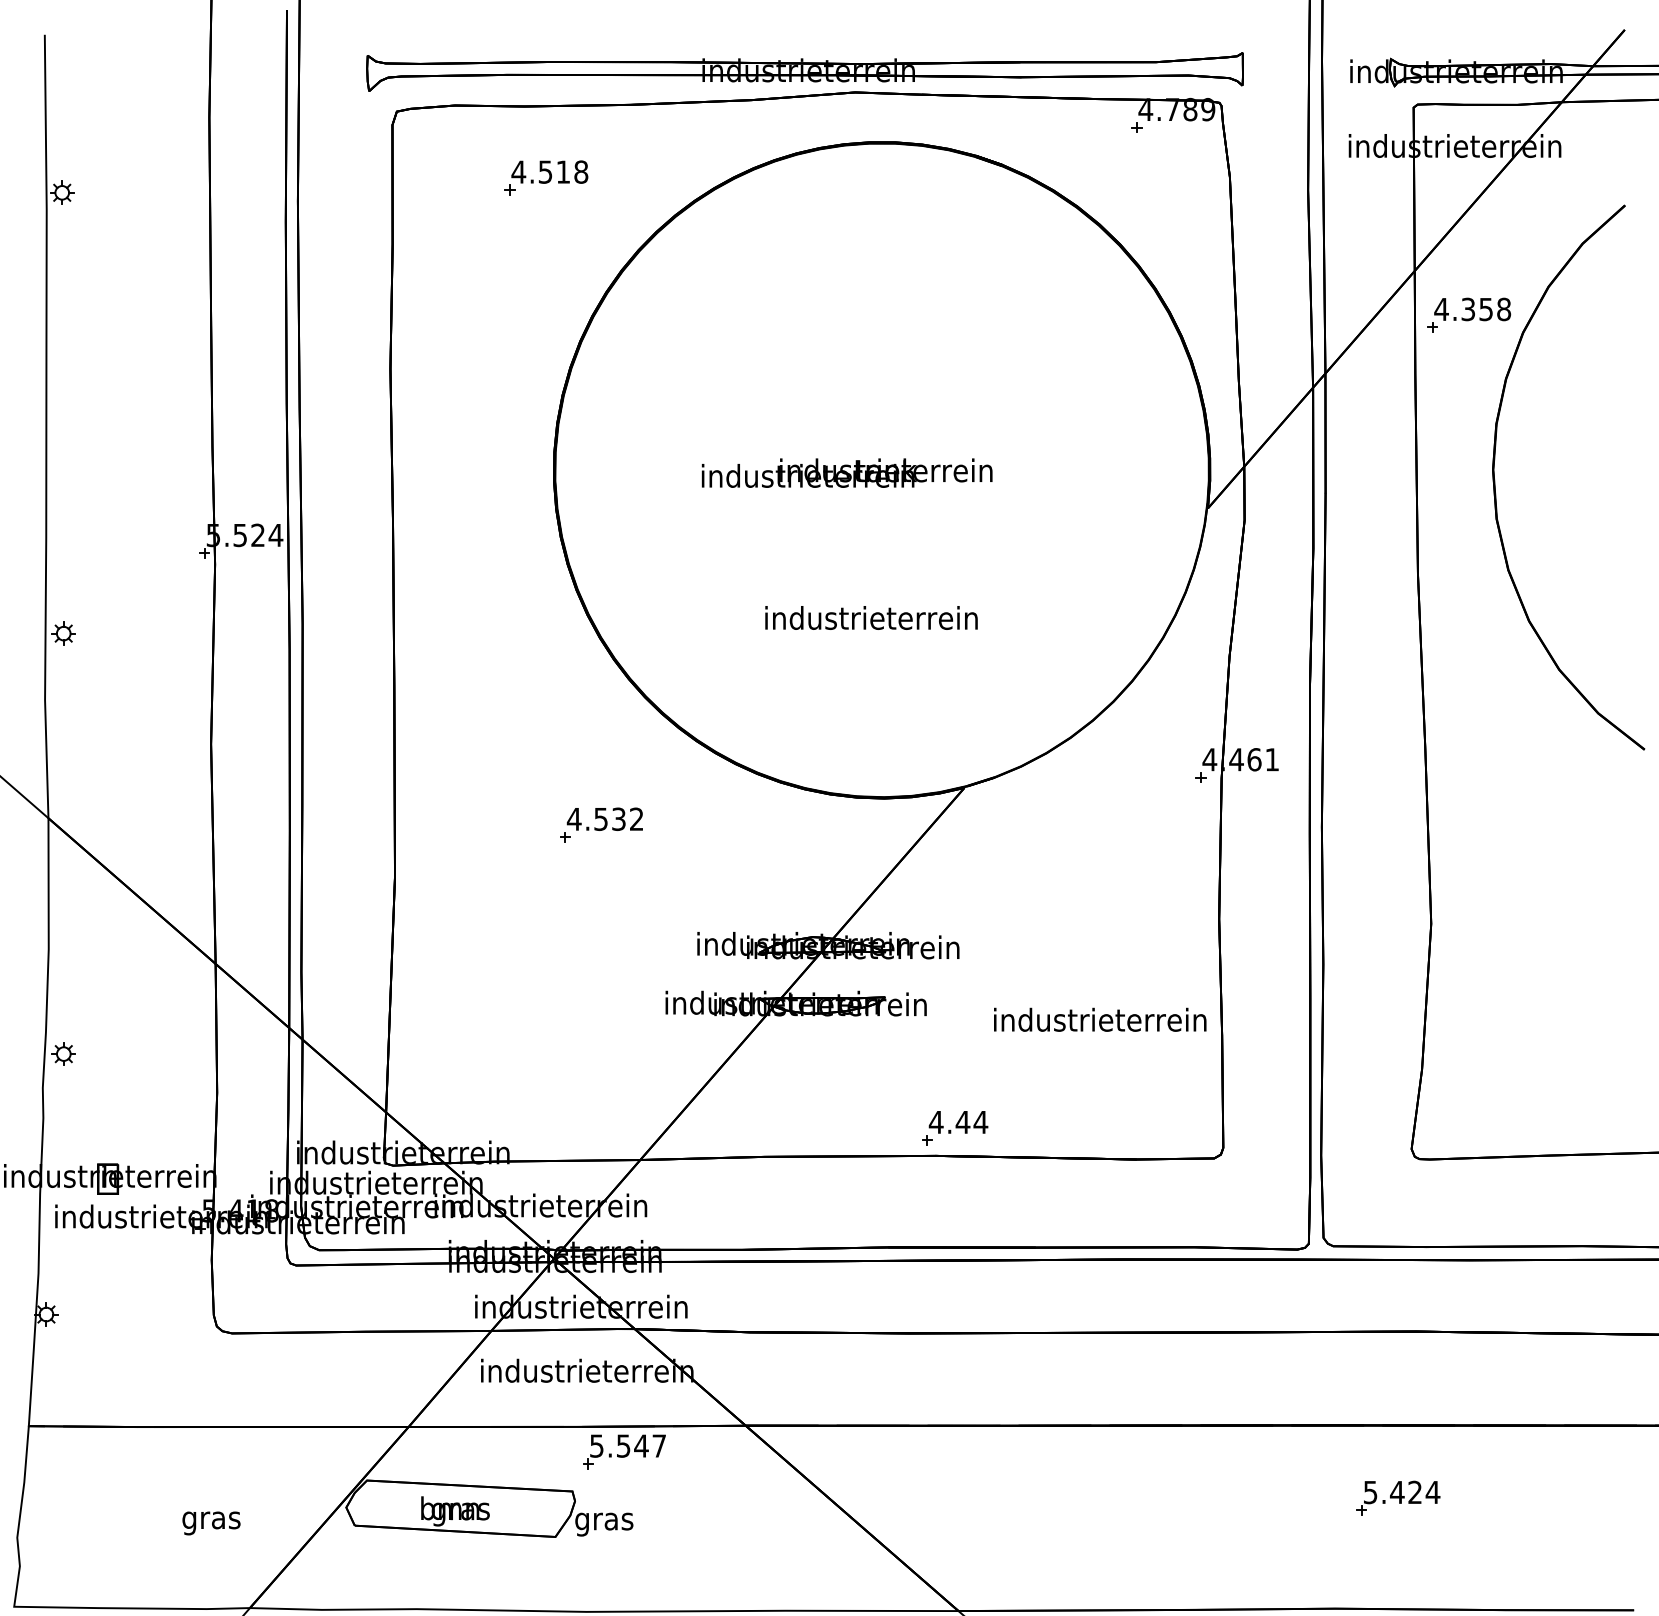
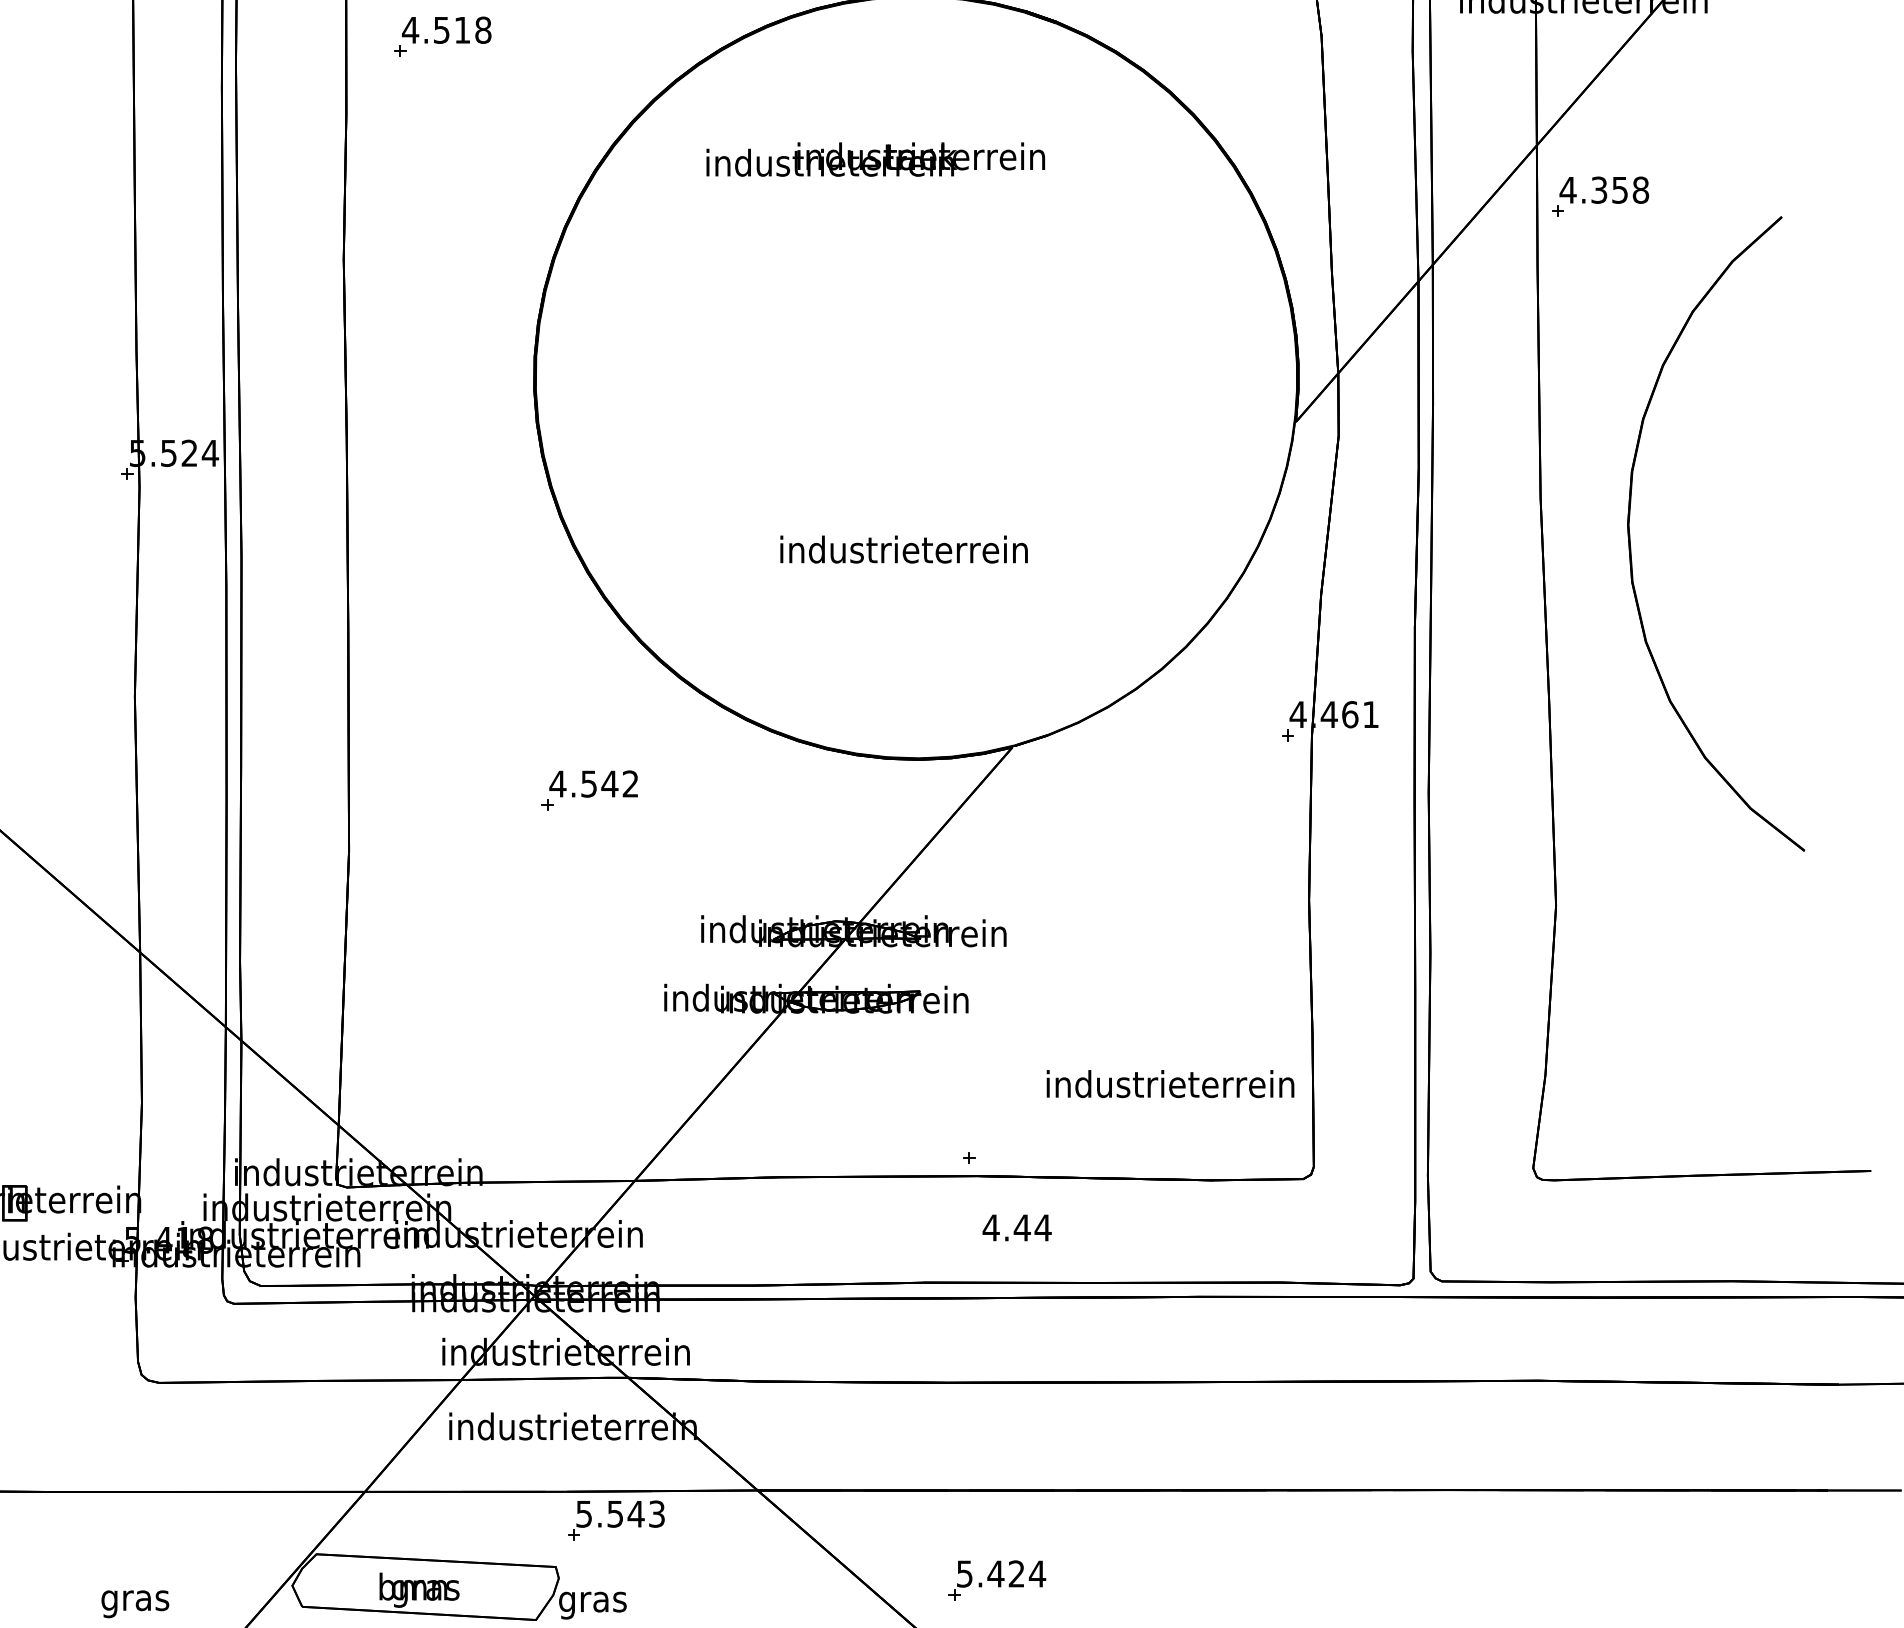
part: (546, 177) -> (442, 36), moved
text: (846, 472) -> (874, 158), moved
part: (1495, 480) -> (1630, 537), moved
text: (618, 818) -> (609, 783), 4.532 -> 4.542
text: (1100, 1019) -> (1170, 1083), moved
text: (958, 1122) -> (1017, 1228), moved
text: (658, 1445) -> (656, 1513), 5.547 -> 5.543
part: (1398, 1497) -> (997, 1579), moved

